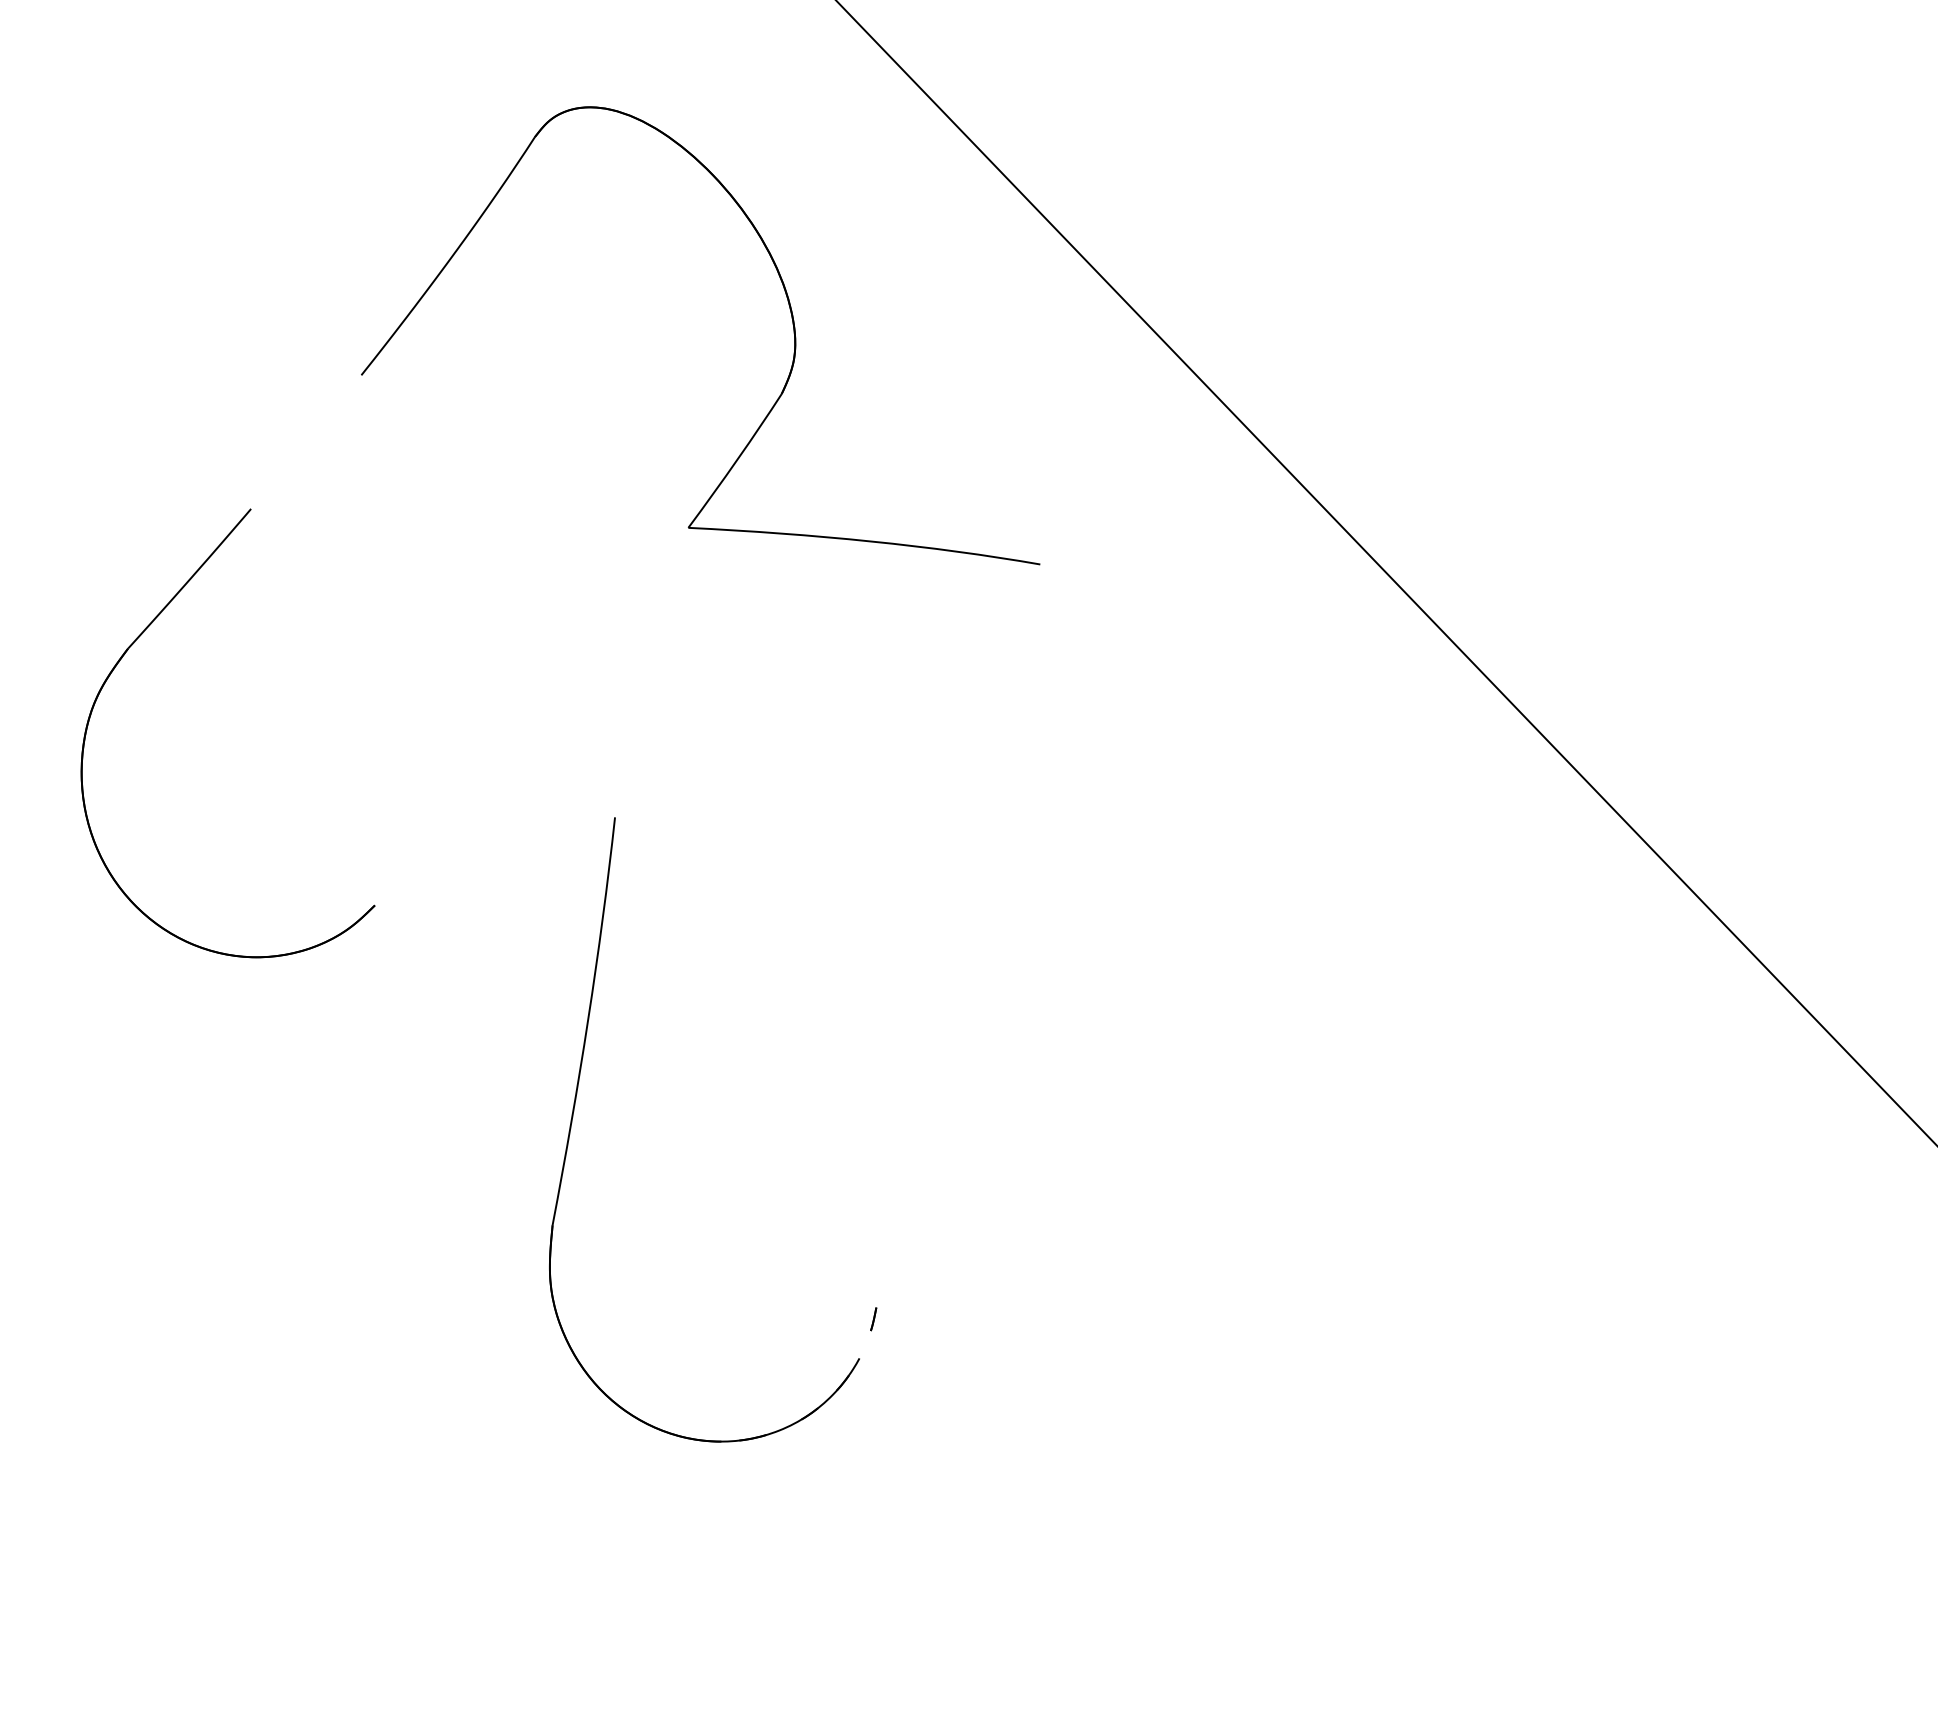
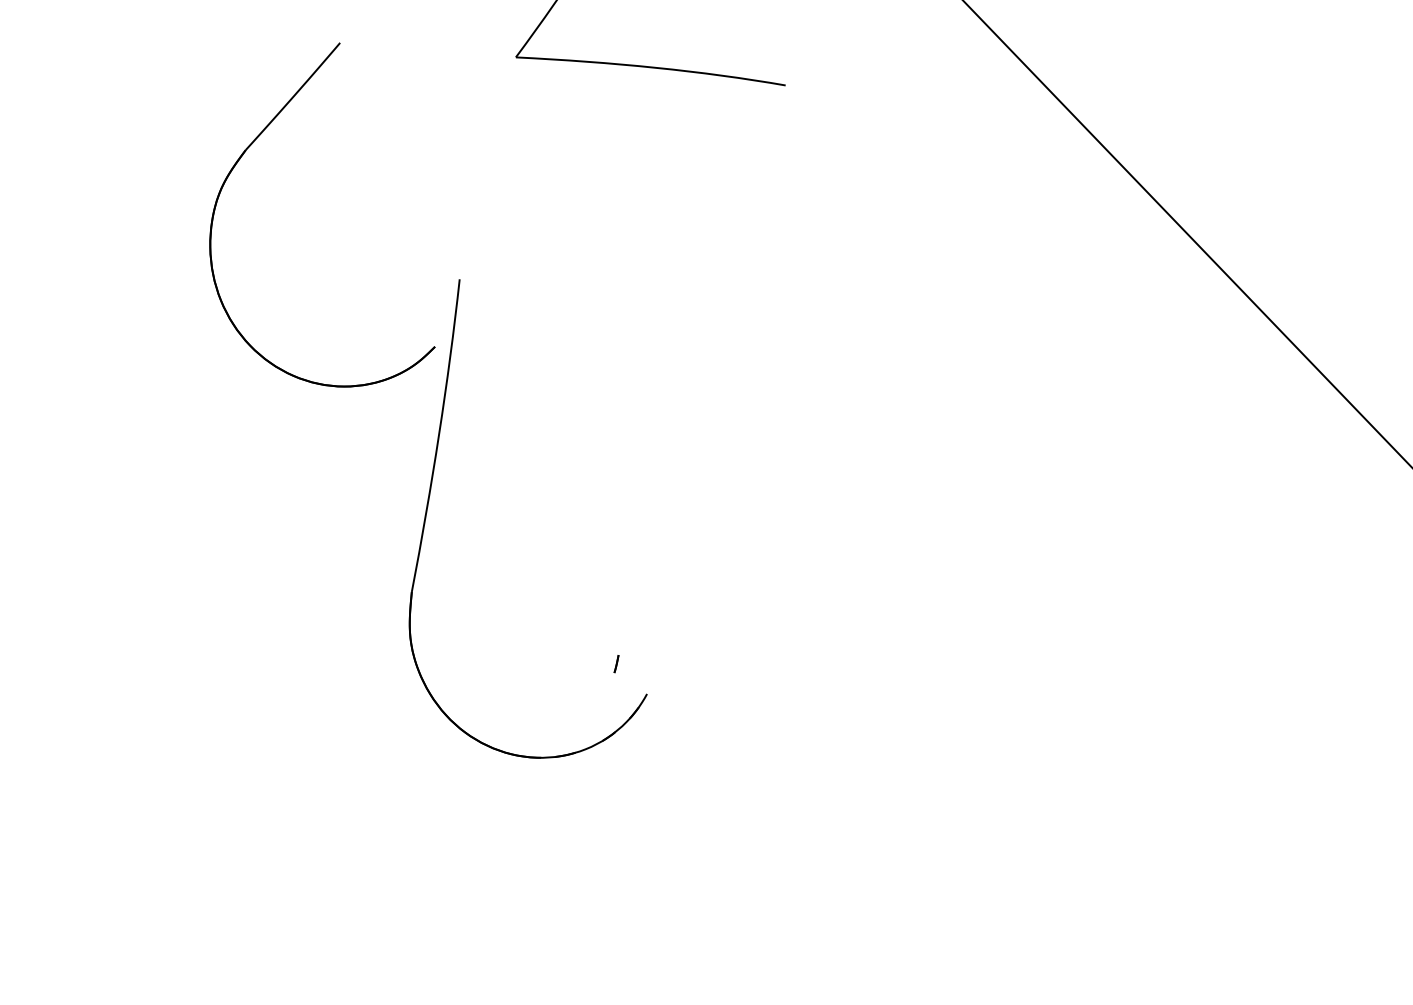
part: (125, 654) -> (243, 154), moved
line: (873, 1319) -> (616, 664), moved

